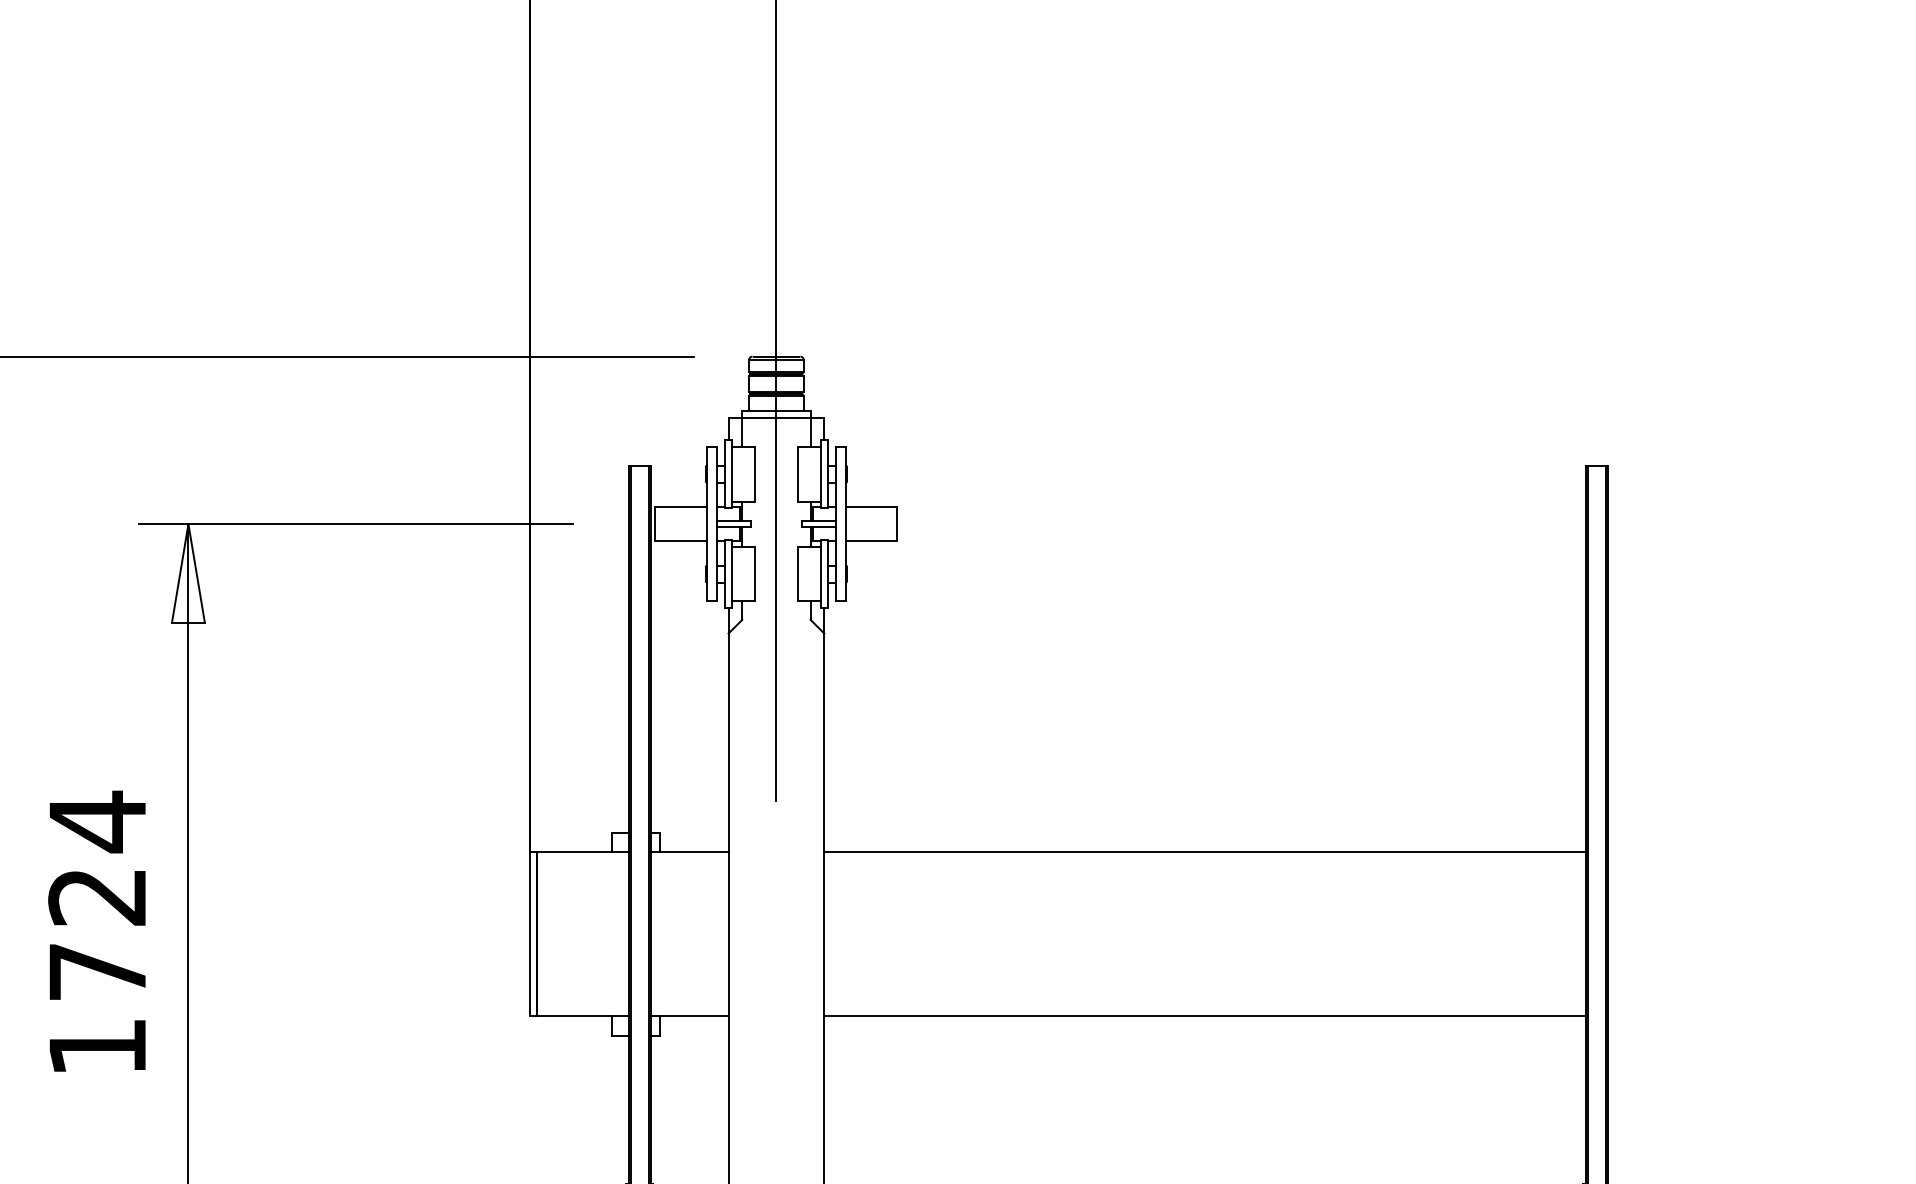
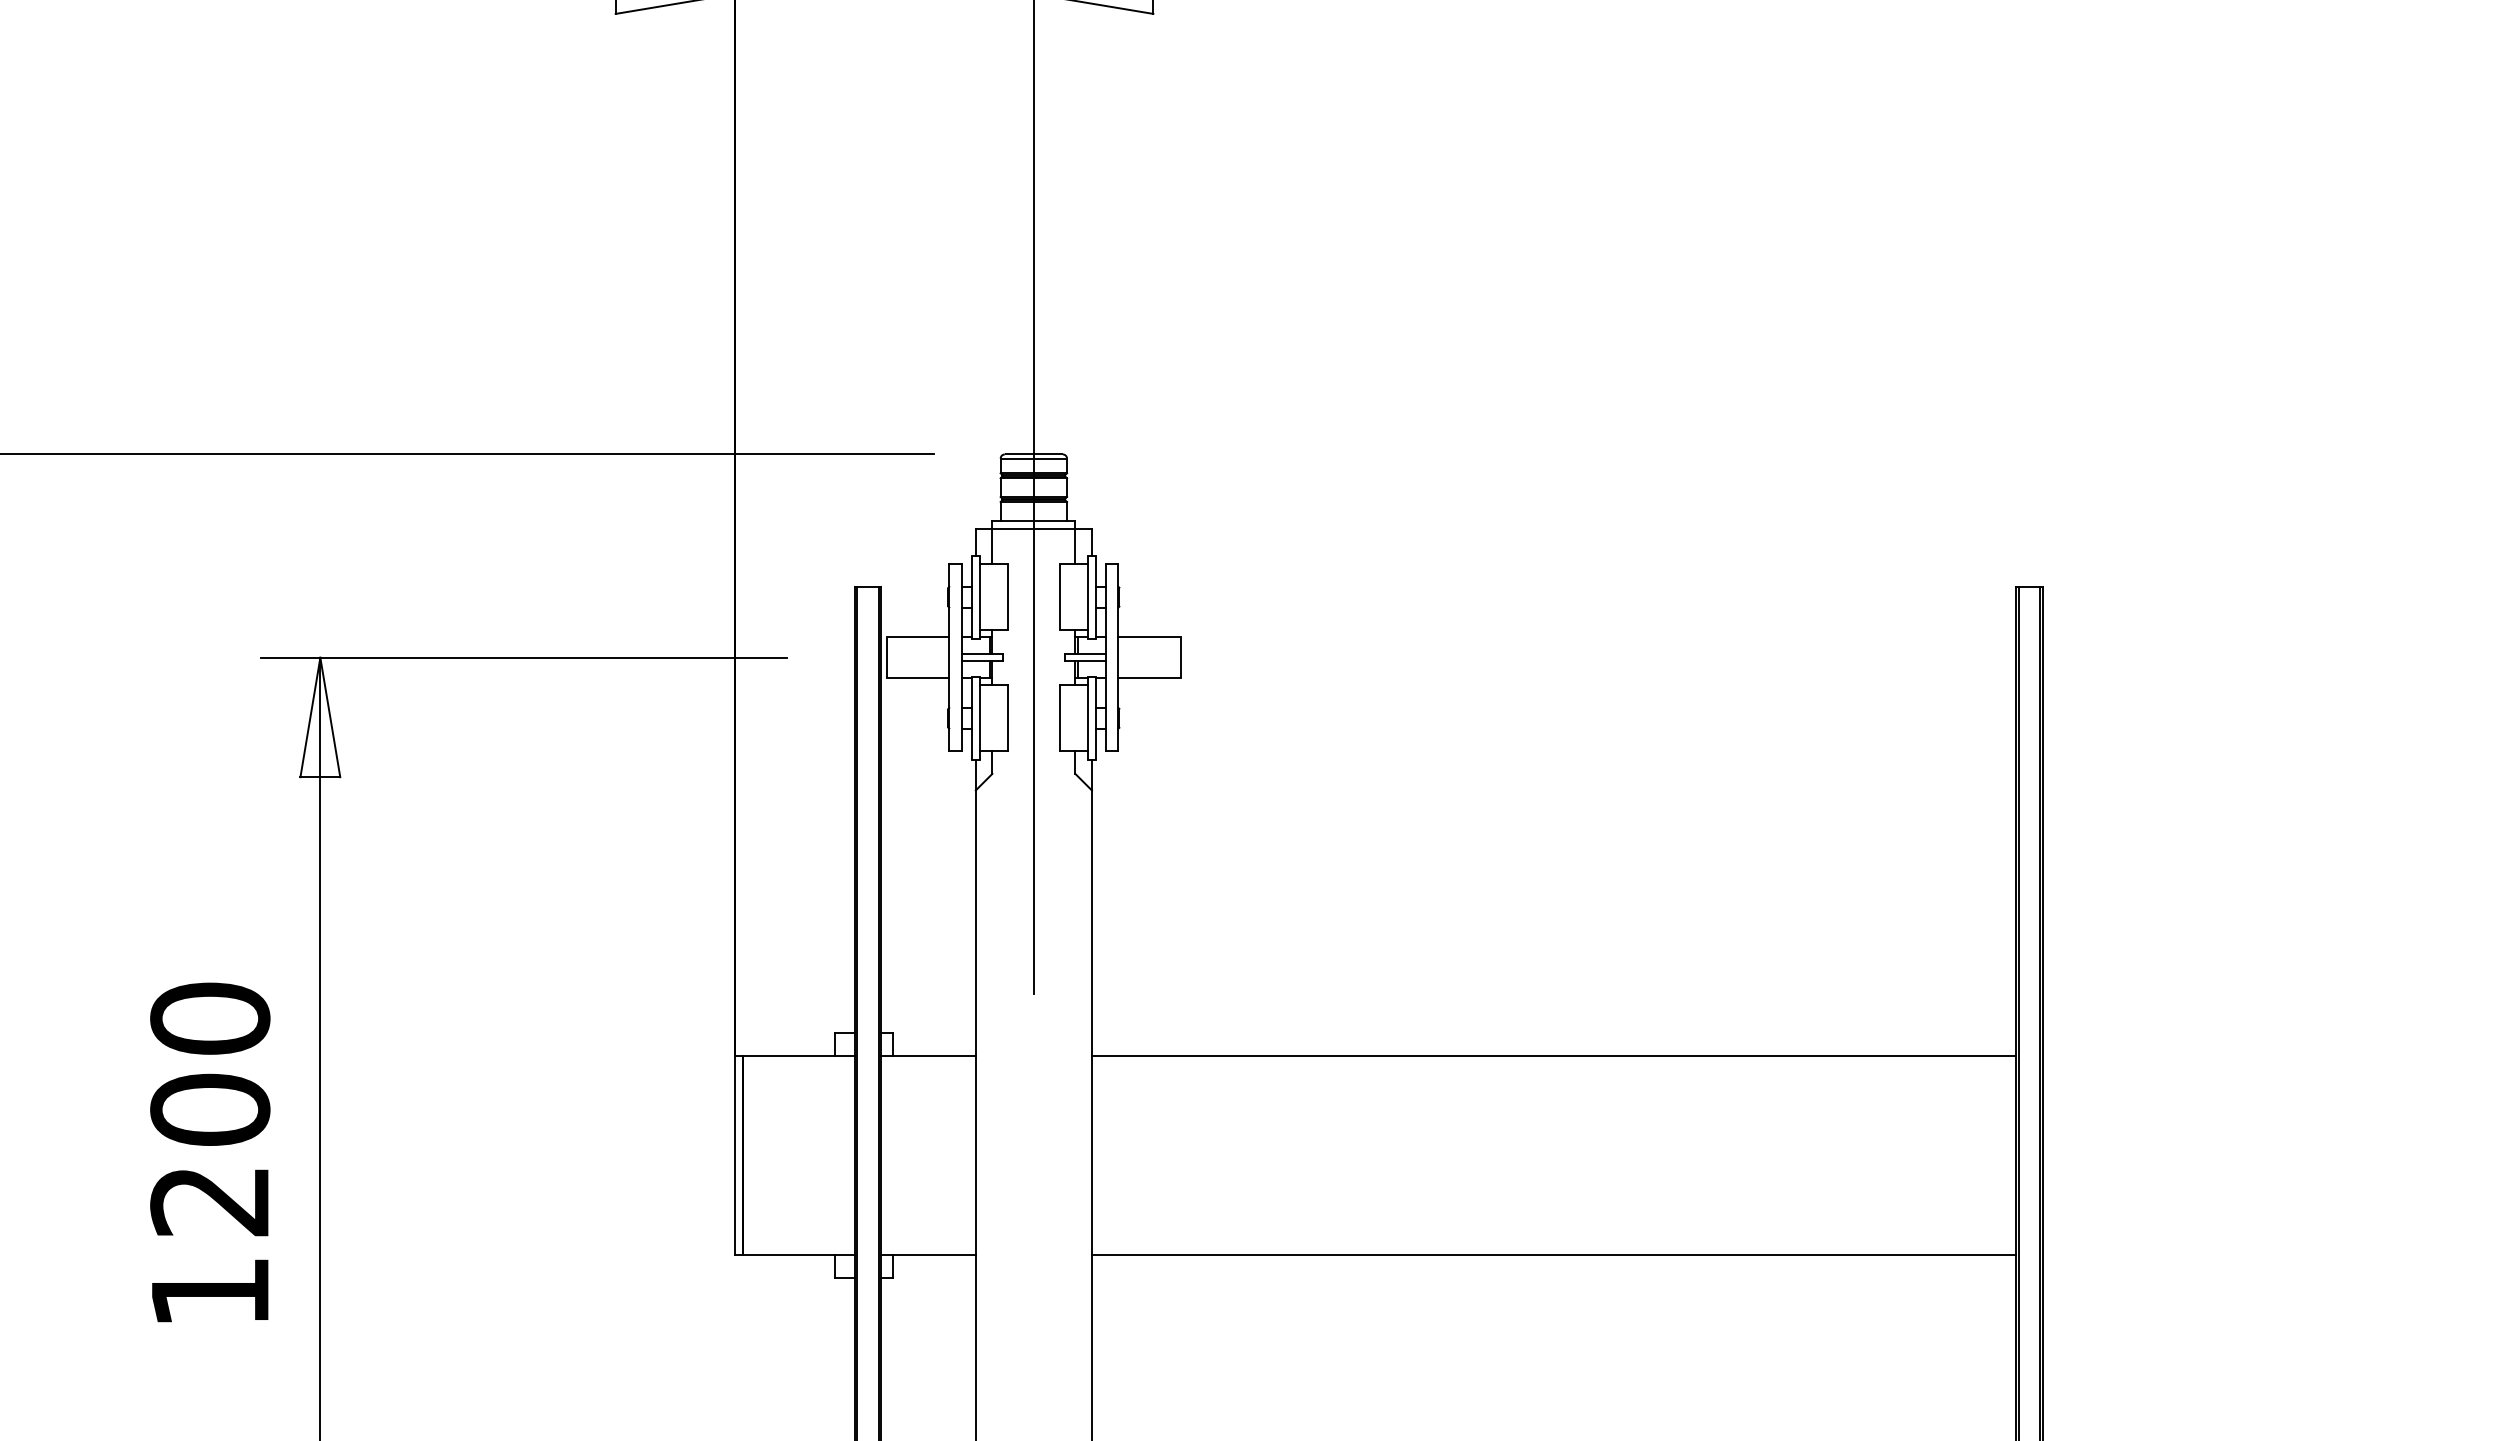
text: (97, 895) -> (210, 1108), 1724 -> 1200

